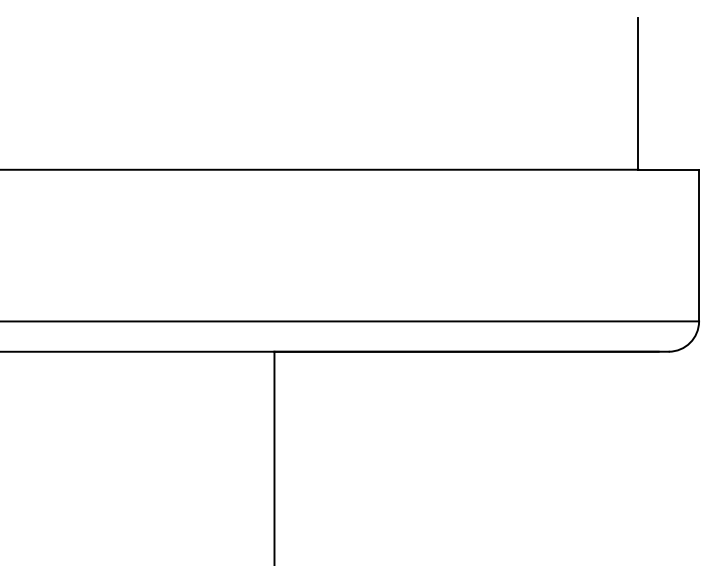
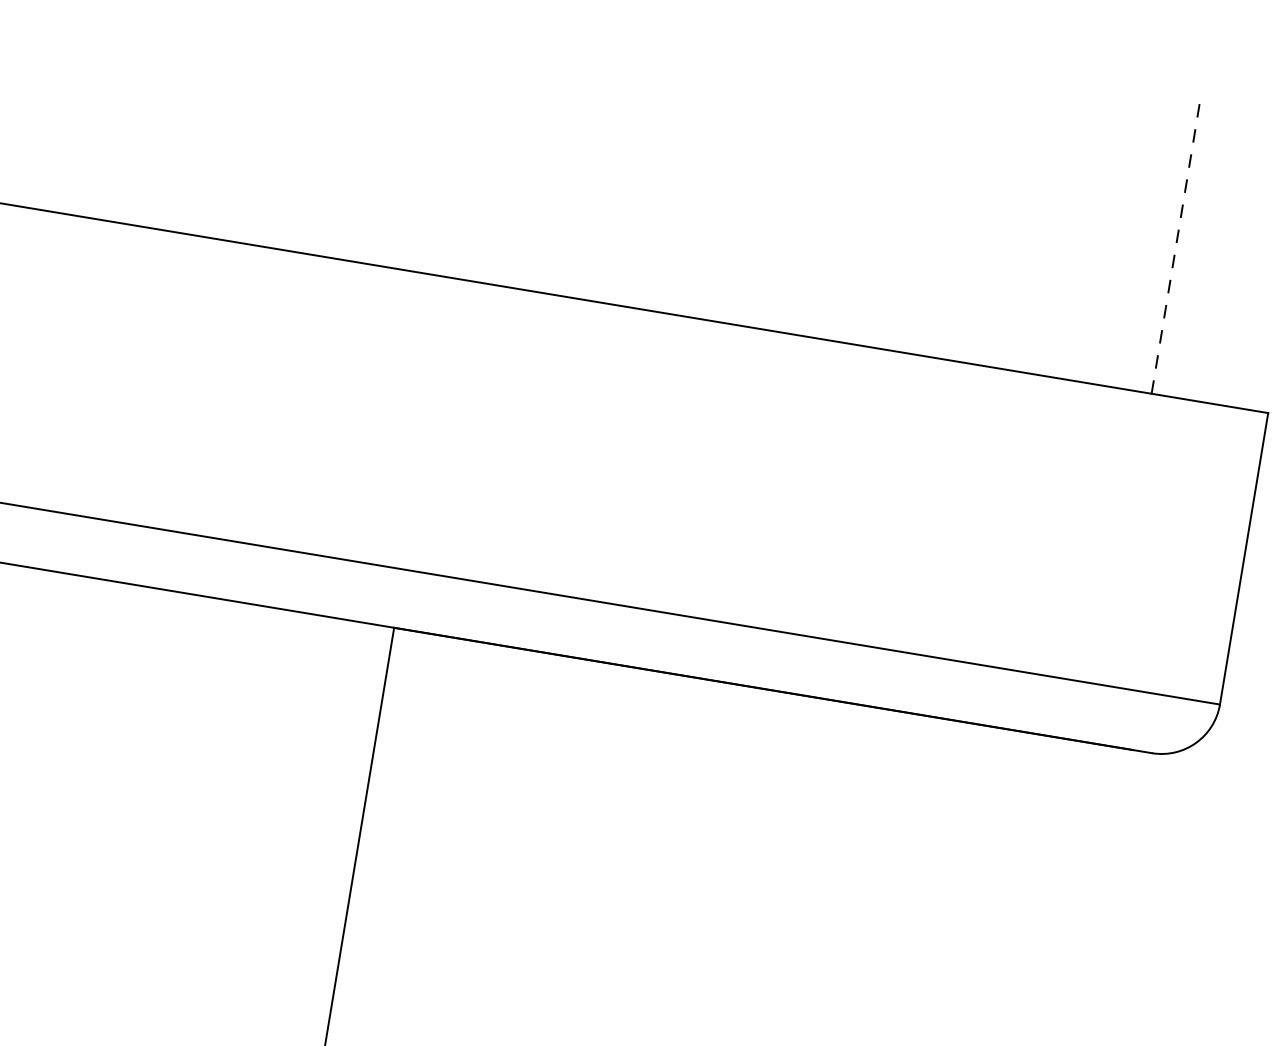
line: (638, 93) -> (1176, 247), solid -> dashed

